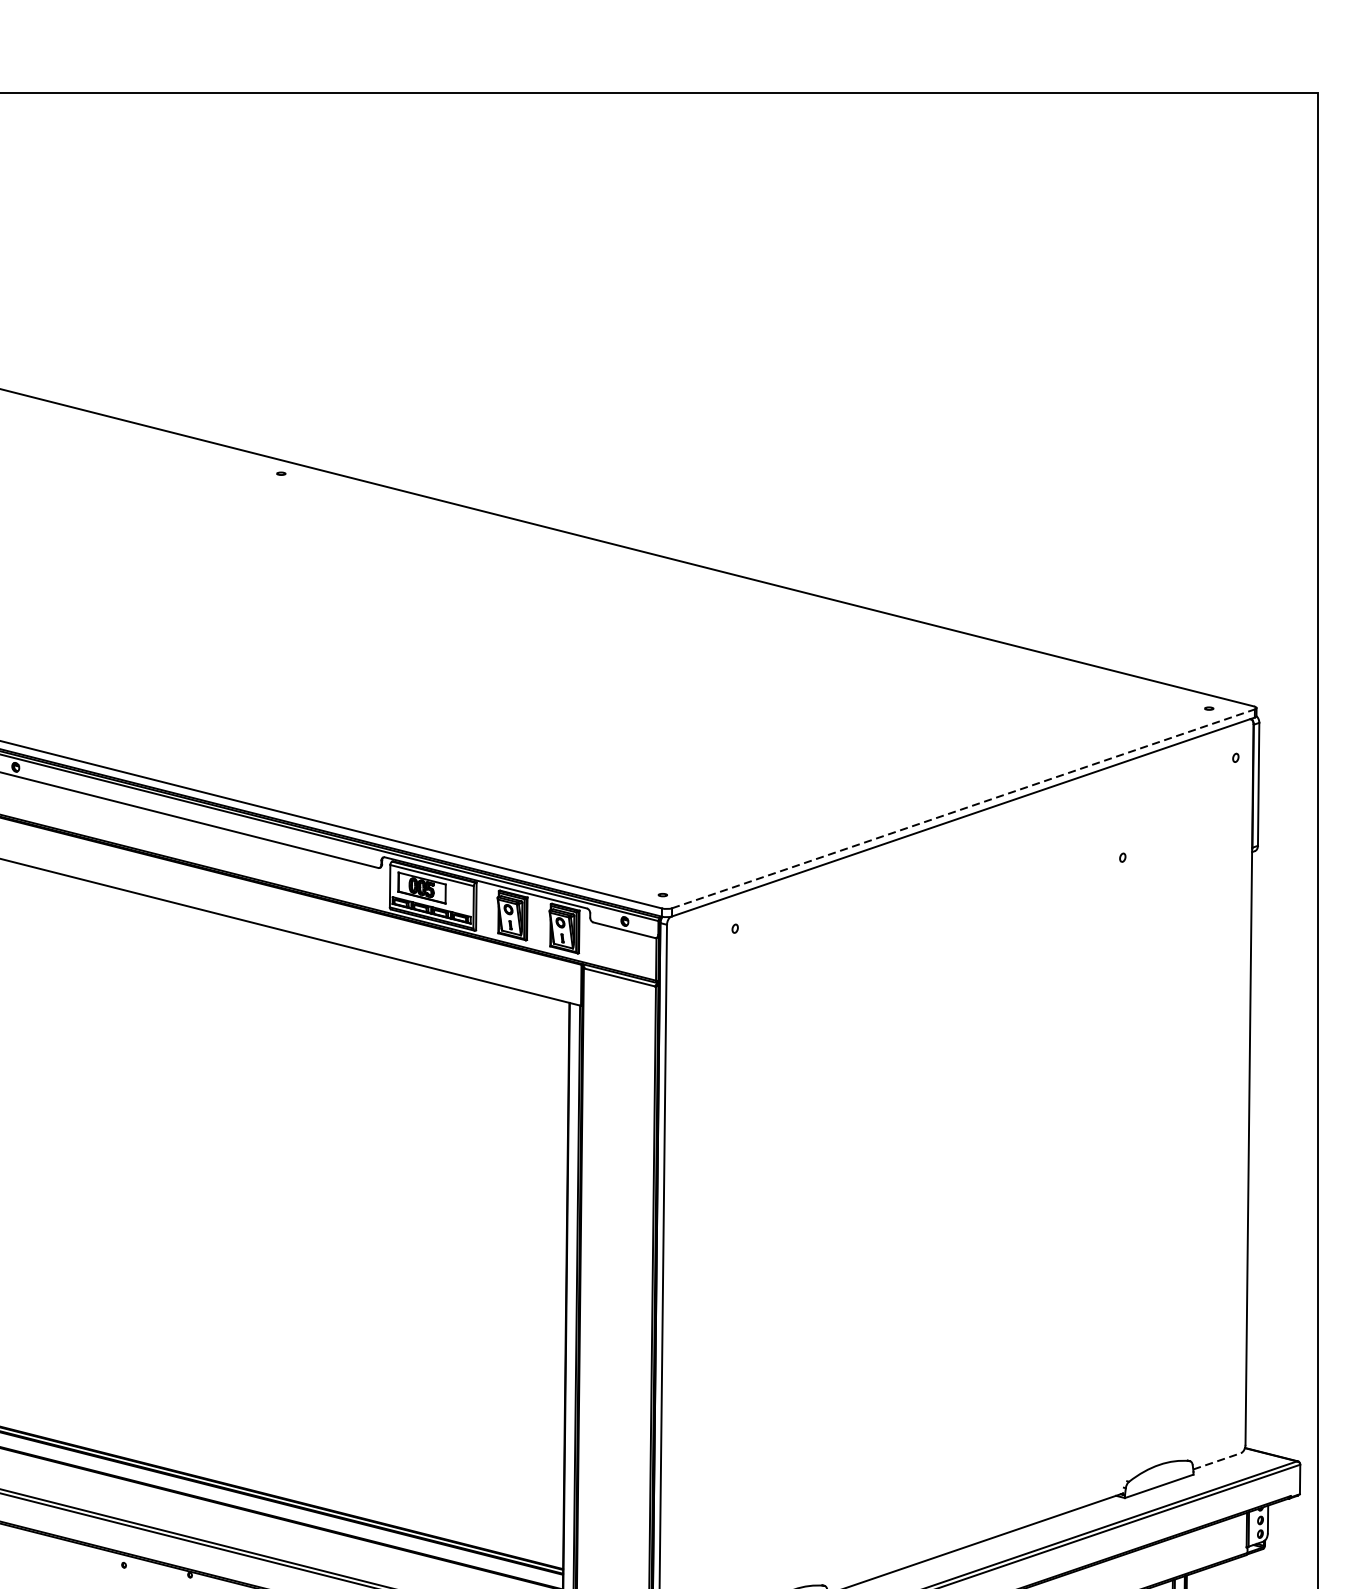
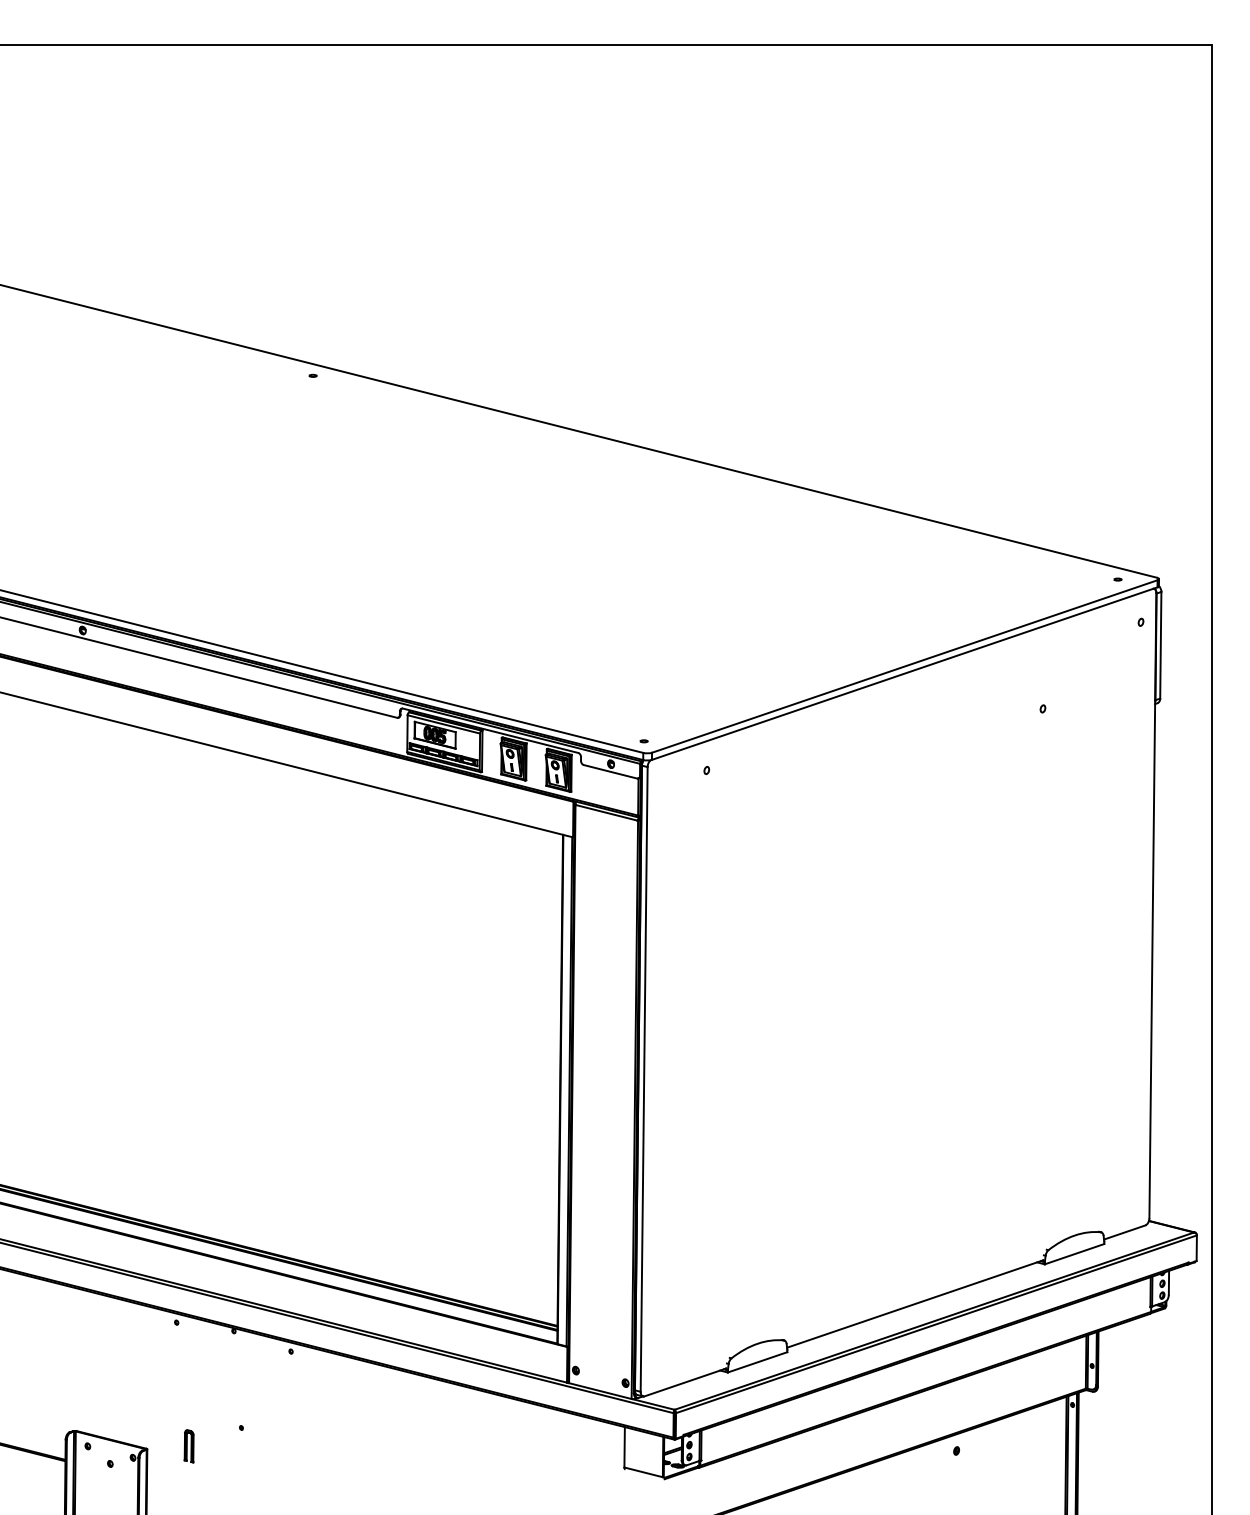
line: (964, 808) -> (905, 666), dashed -> solid
line: (1216, 1461) -> (1124, 1232), dashed -> solid

